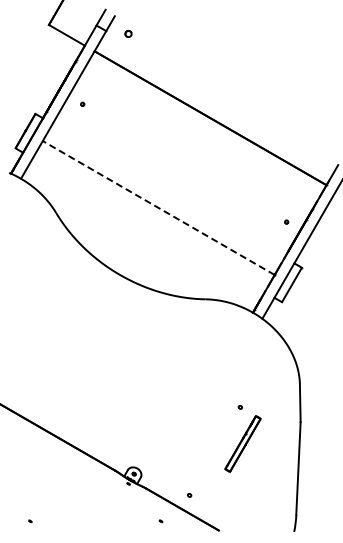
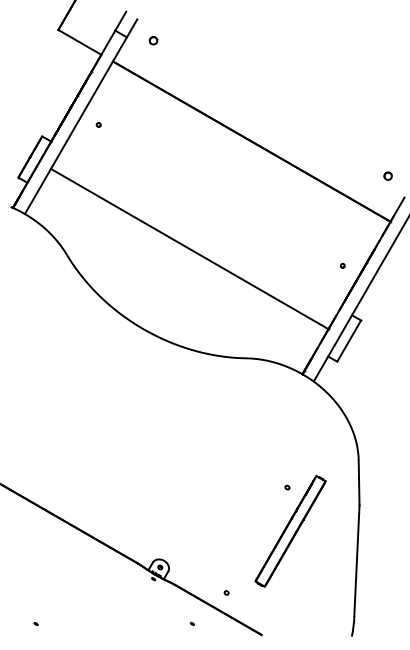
part: (324, 147) -> (388, 176), added
line: (158, 208) -> (189, 249), dashed -> solid
part: (242, 443) -> (289, 530), size x1.67

